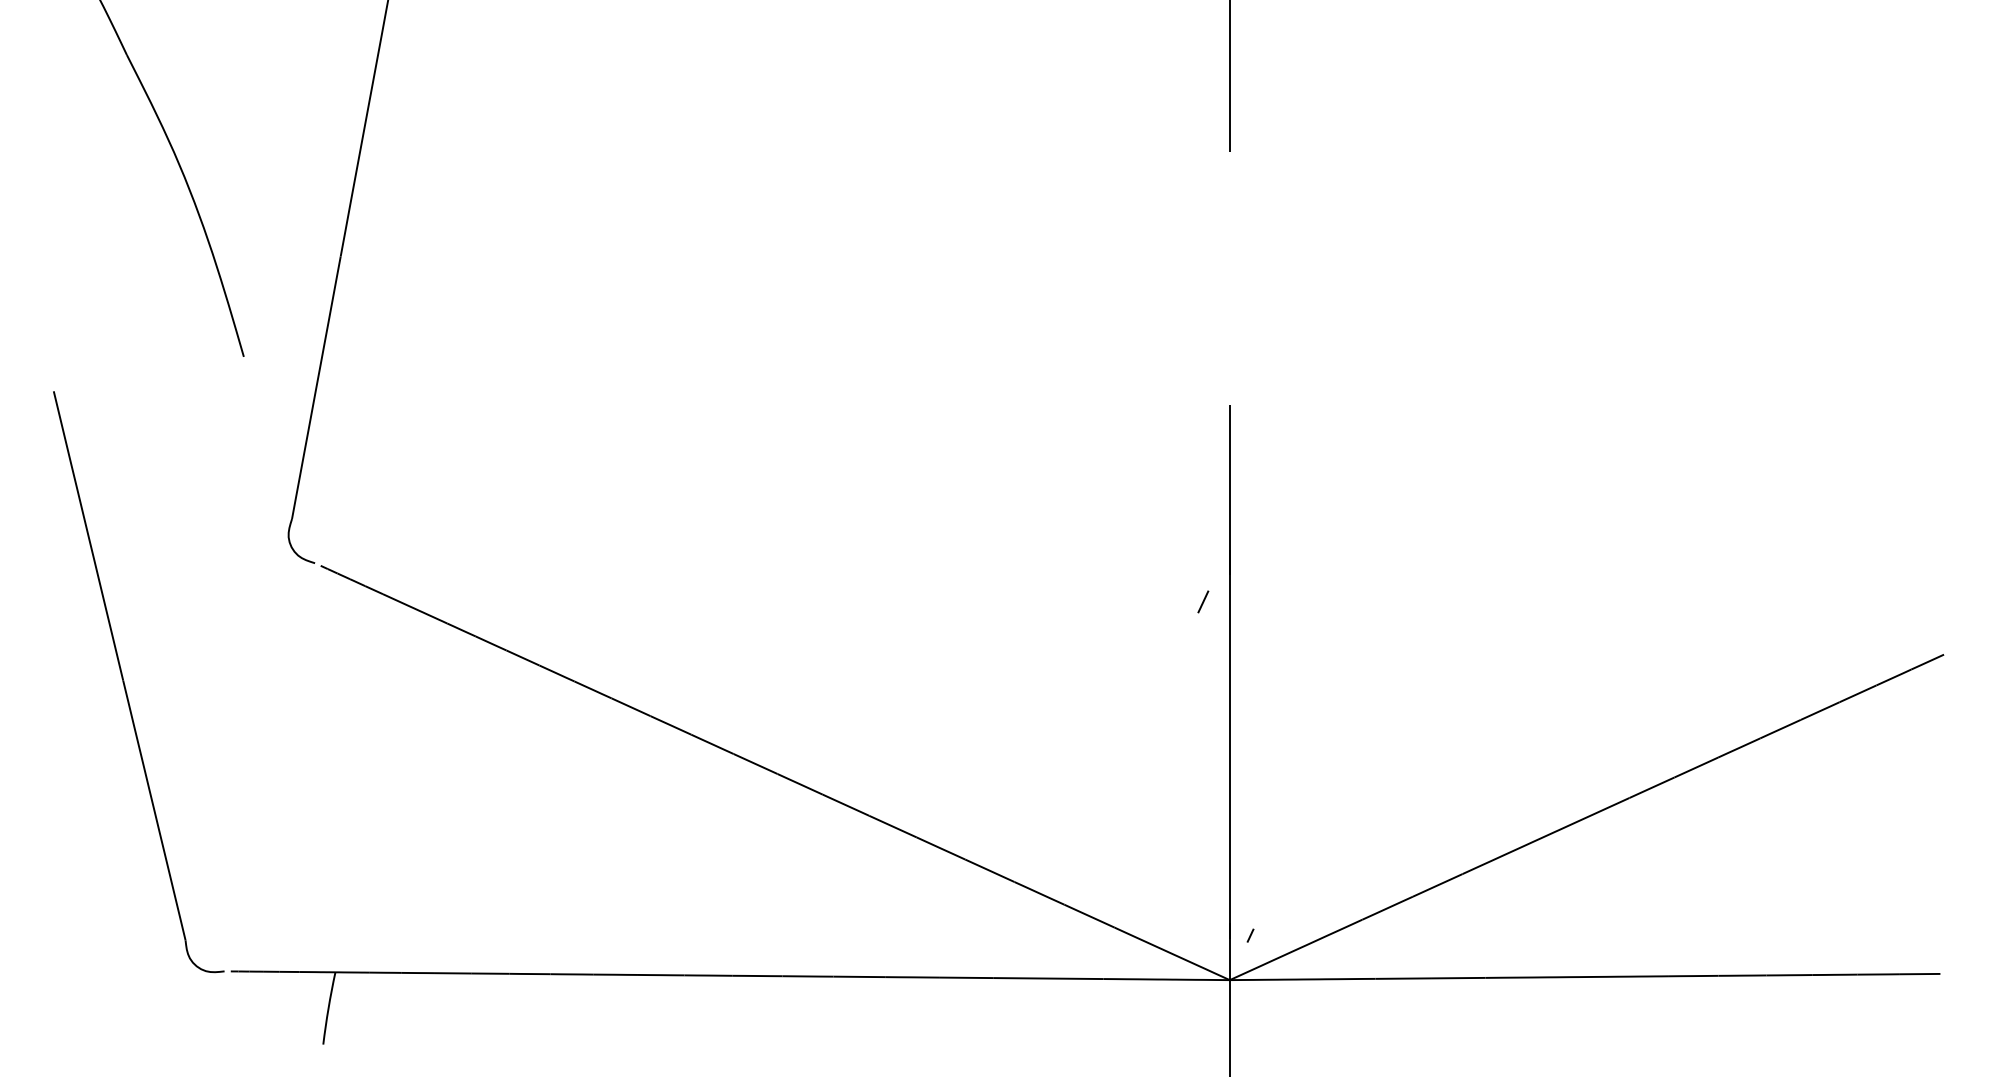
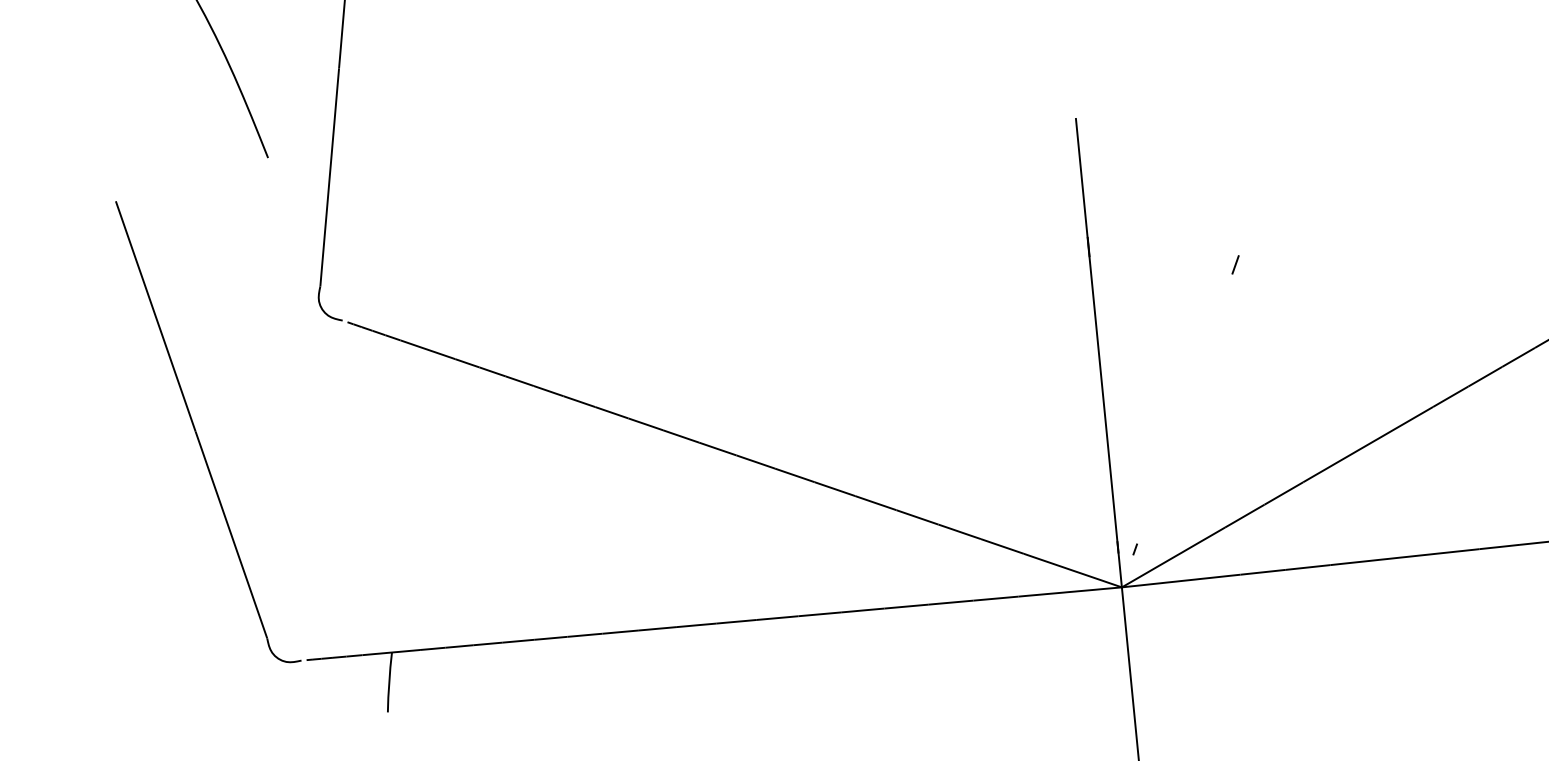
line: (1203, 601) -> (1235, 264), moved

